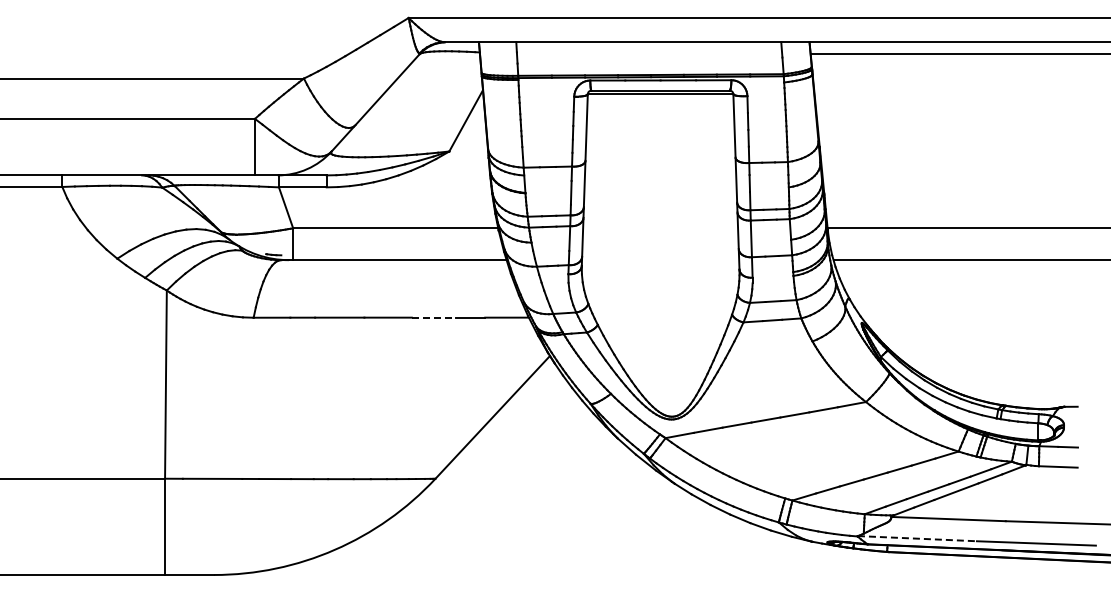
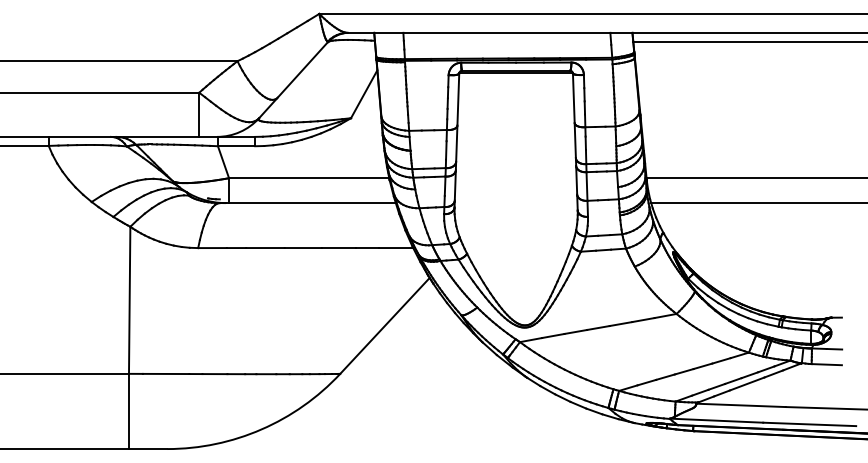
line: (433, 317) -> (338, 247), dashed -> solid
line: (917, 538) -> (716, 420), dashed -> solid

